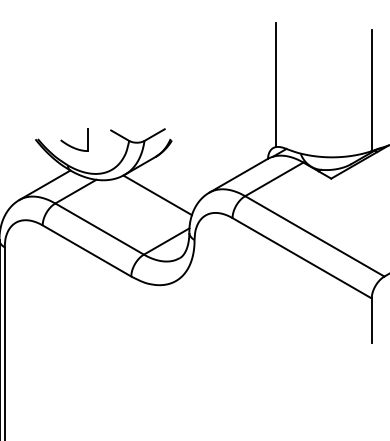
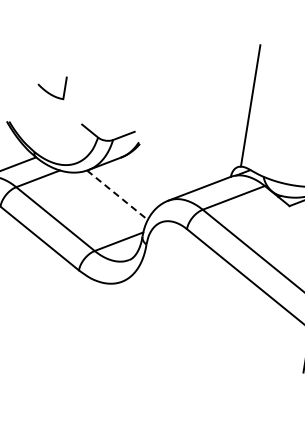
part: (71, 145) -> (47, 91), moved
line: (157, 195) -> (117, 195), solid -> dashed

